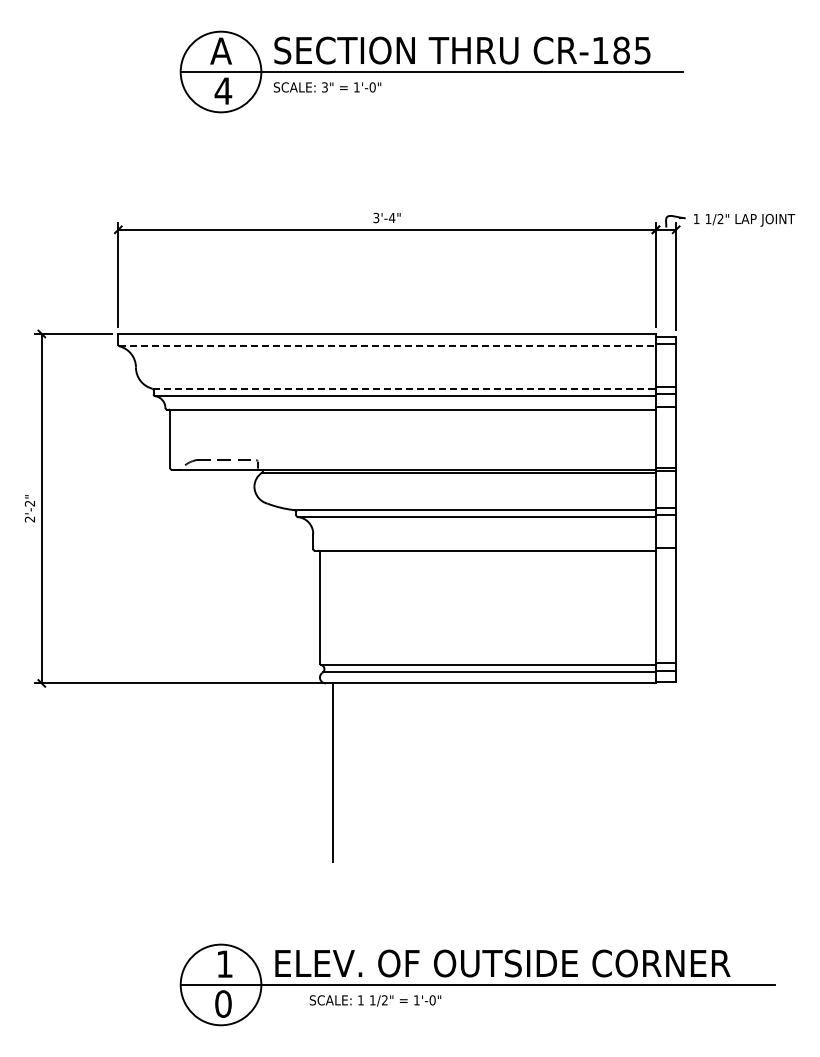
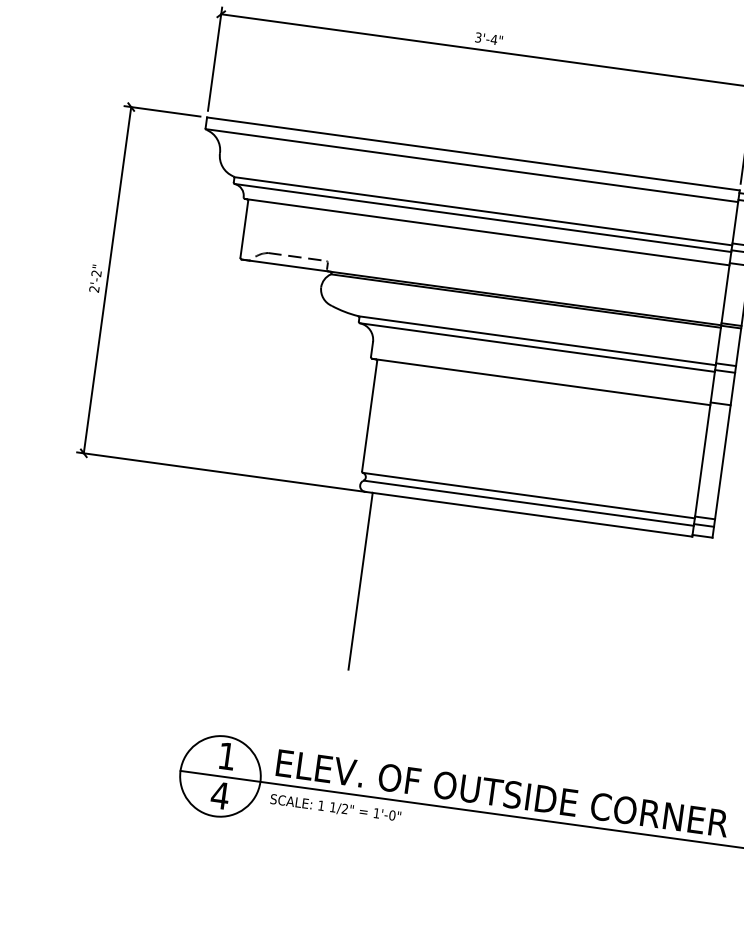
line: (387, 345) -> (472, 165), dashed -> solid
line: (405, 389) -> (484, 211), dashed -> solid
text: (375, 1000) -> (335, 807), moved
text: (223, 1003) -> (220, 795), 0 -> 4

